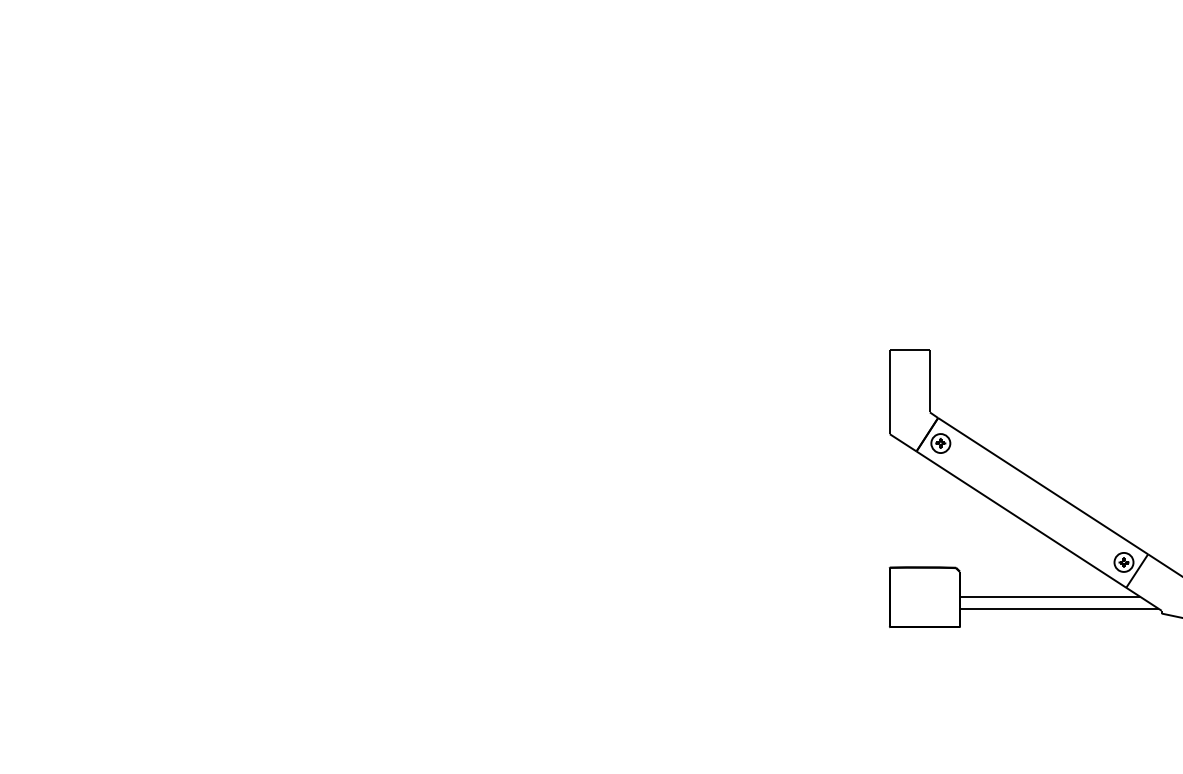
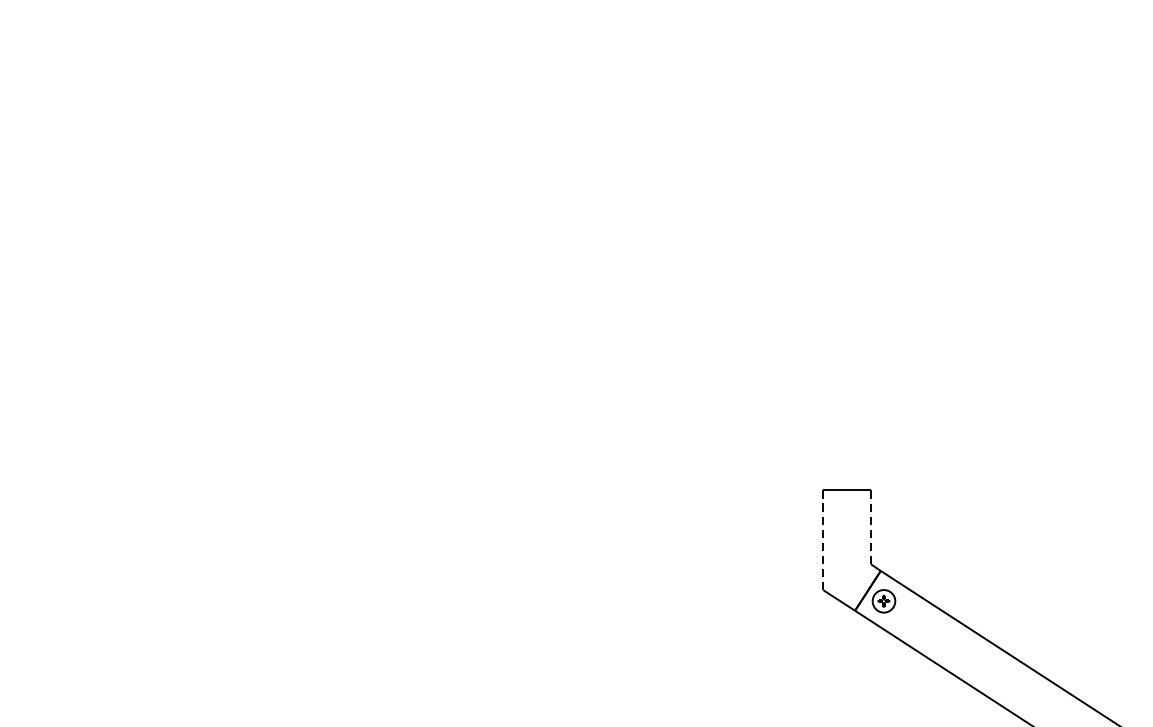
line: (929, 381) -> (870, 527), solid -> dashed
line: (889, 392) -> (822, 540), solid -> dashed

